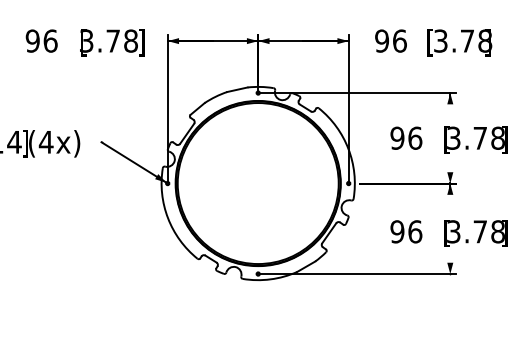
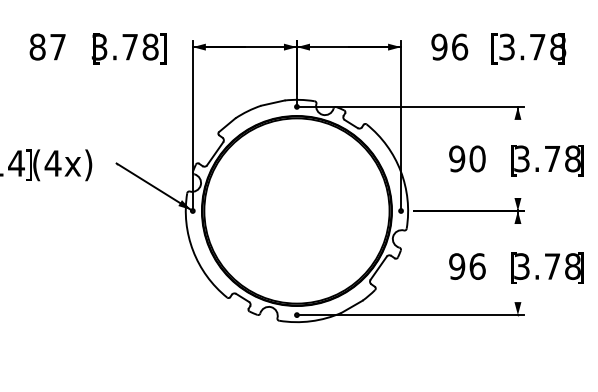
text: (41, 40) -> (47, 46), 96 -> 87
text: (415, 137) -> (477, 158), 96 -> 90

